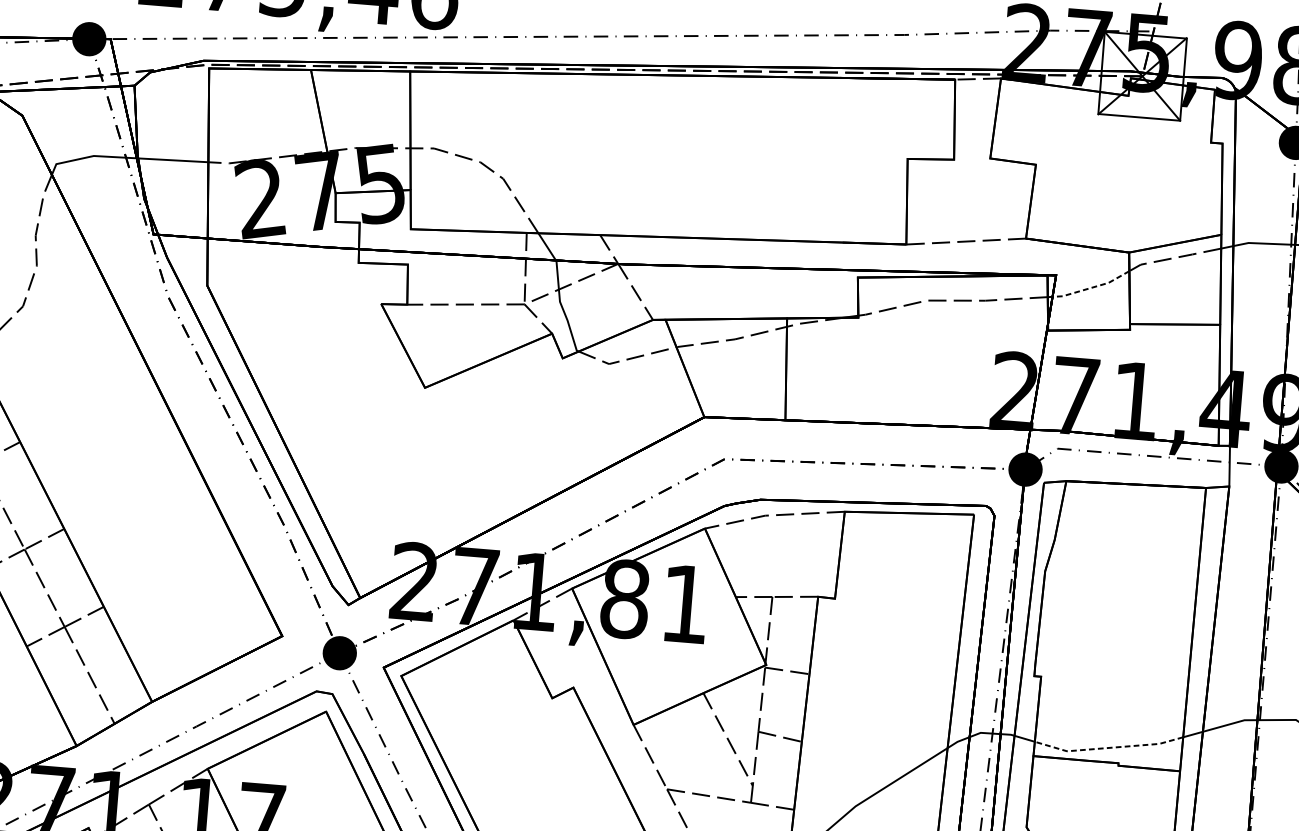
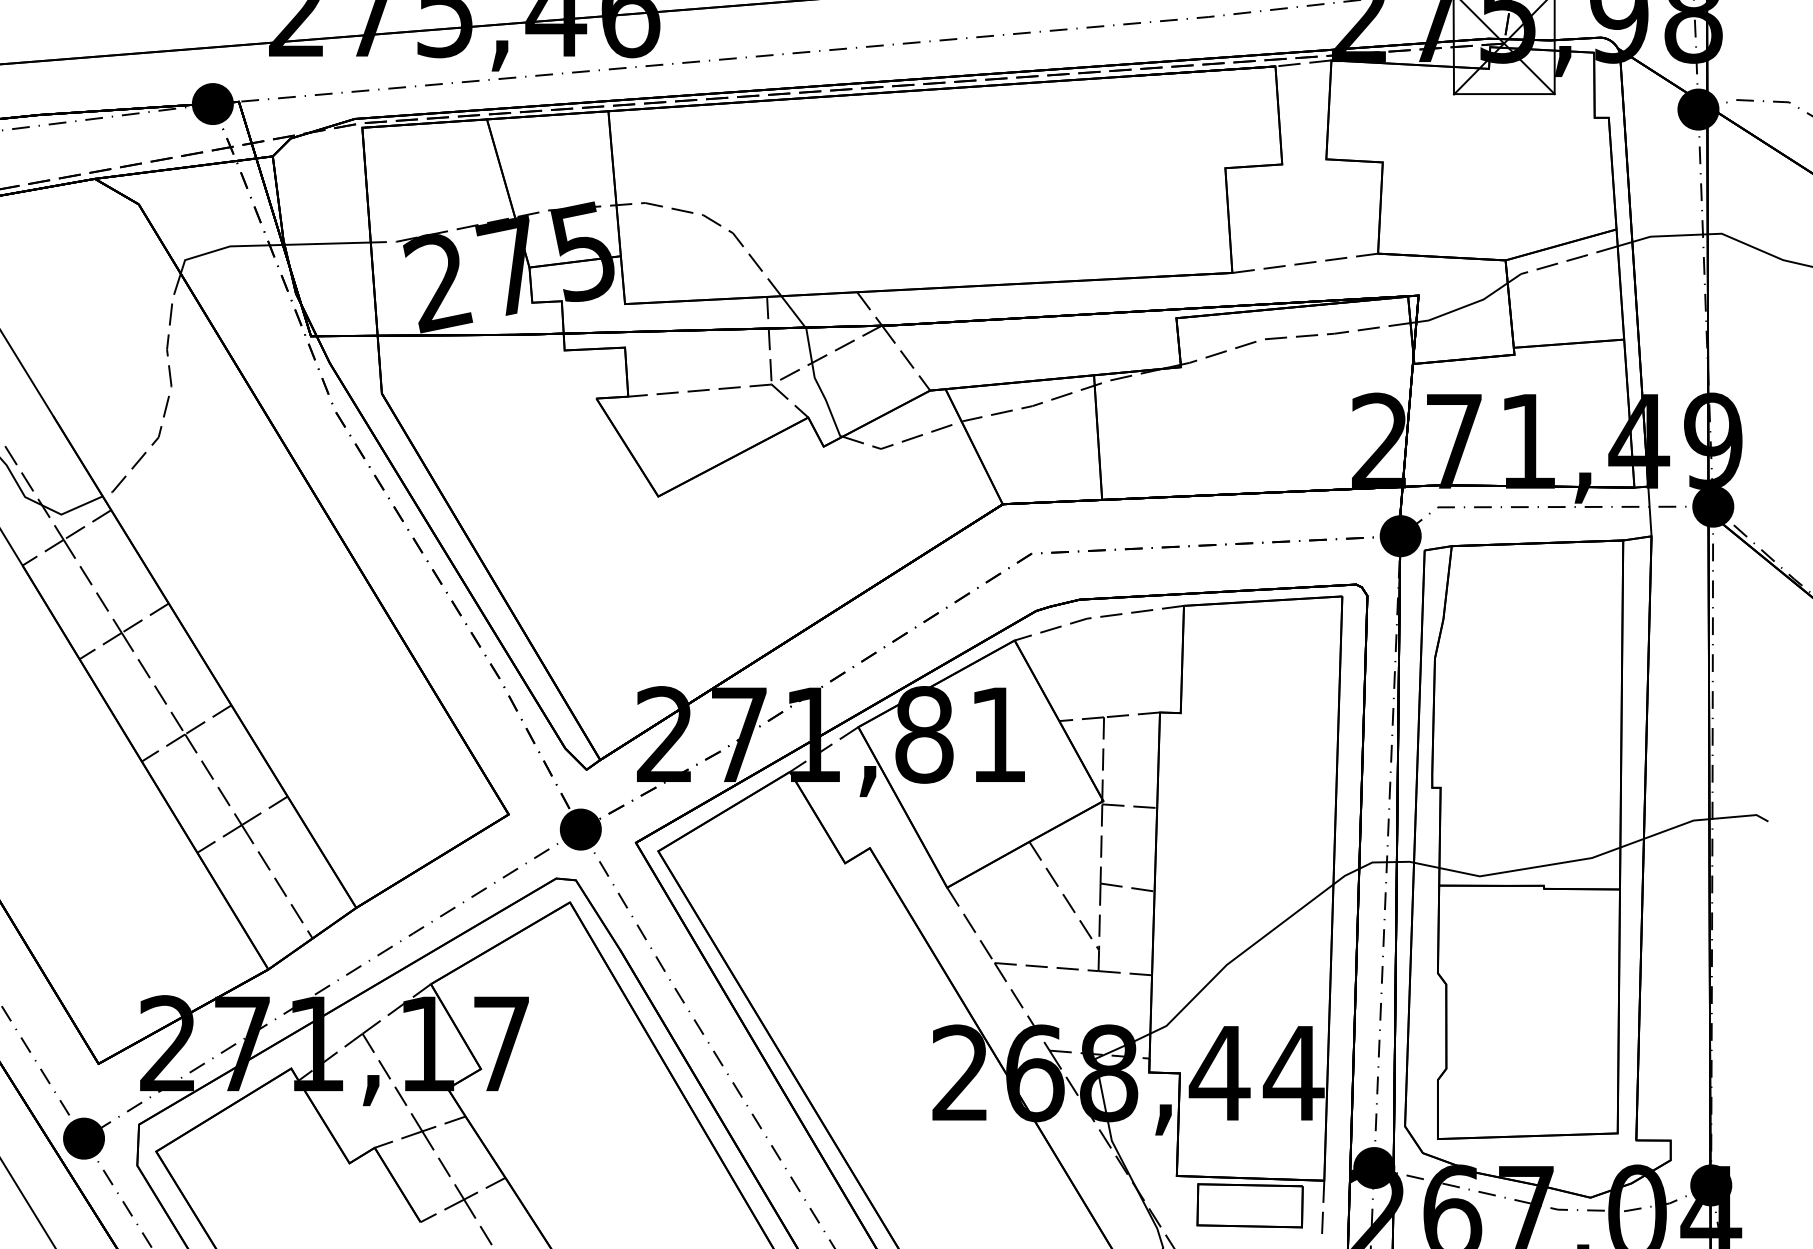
line: (1090, 288) -> (1461, 308), dashed -> solid
line: (1108, 748) -> (1530, 868), dashed -> solid

